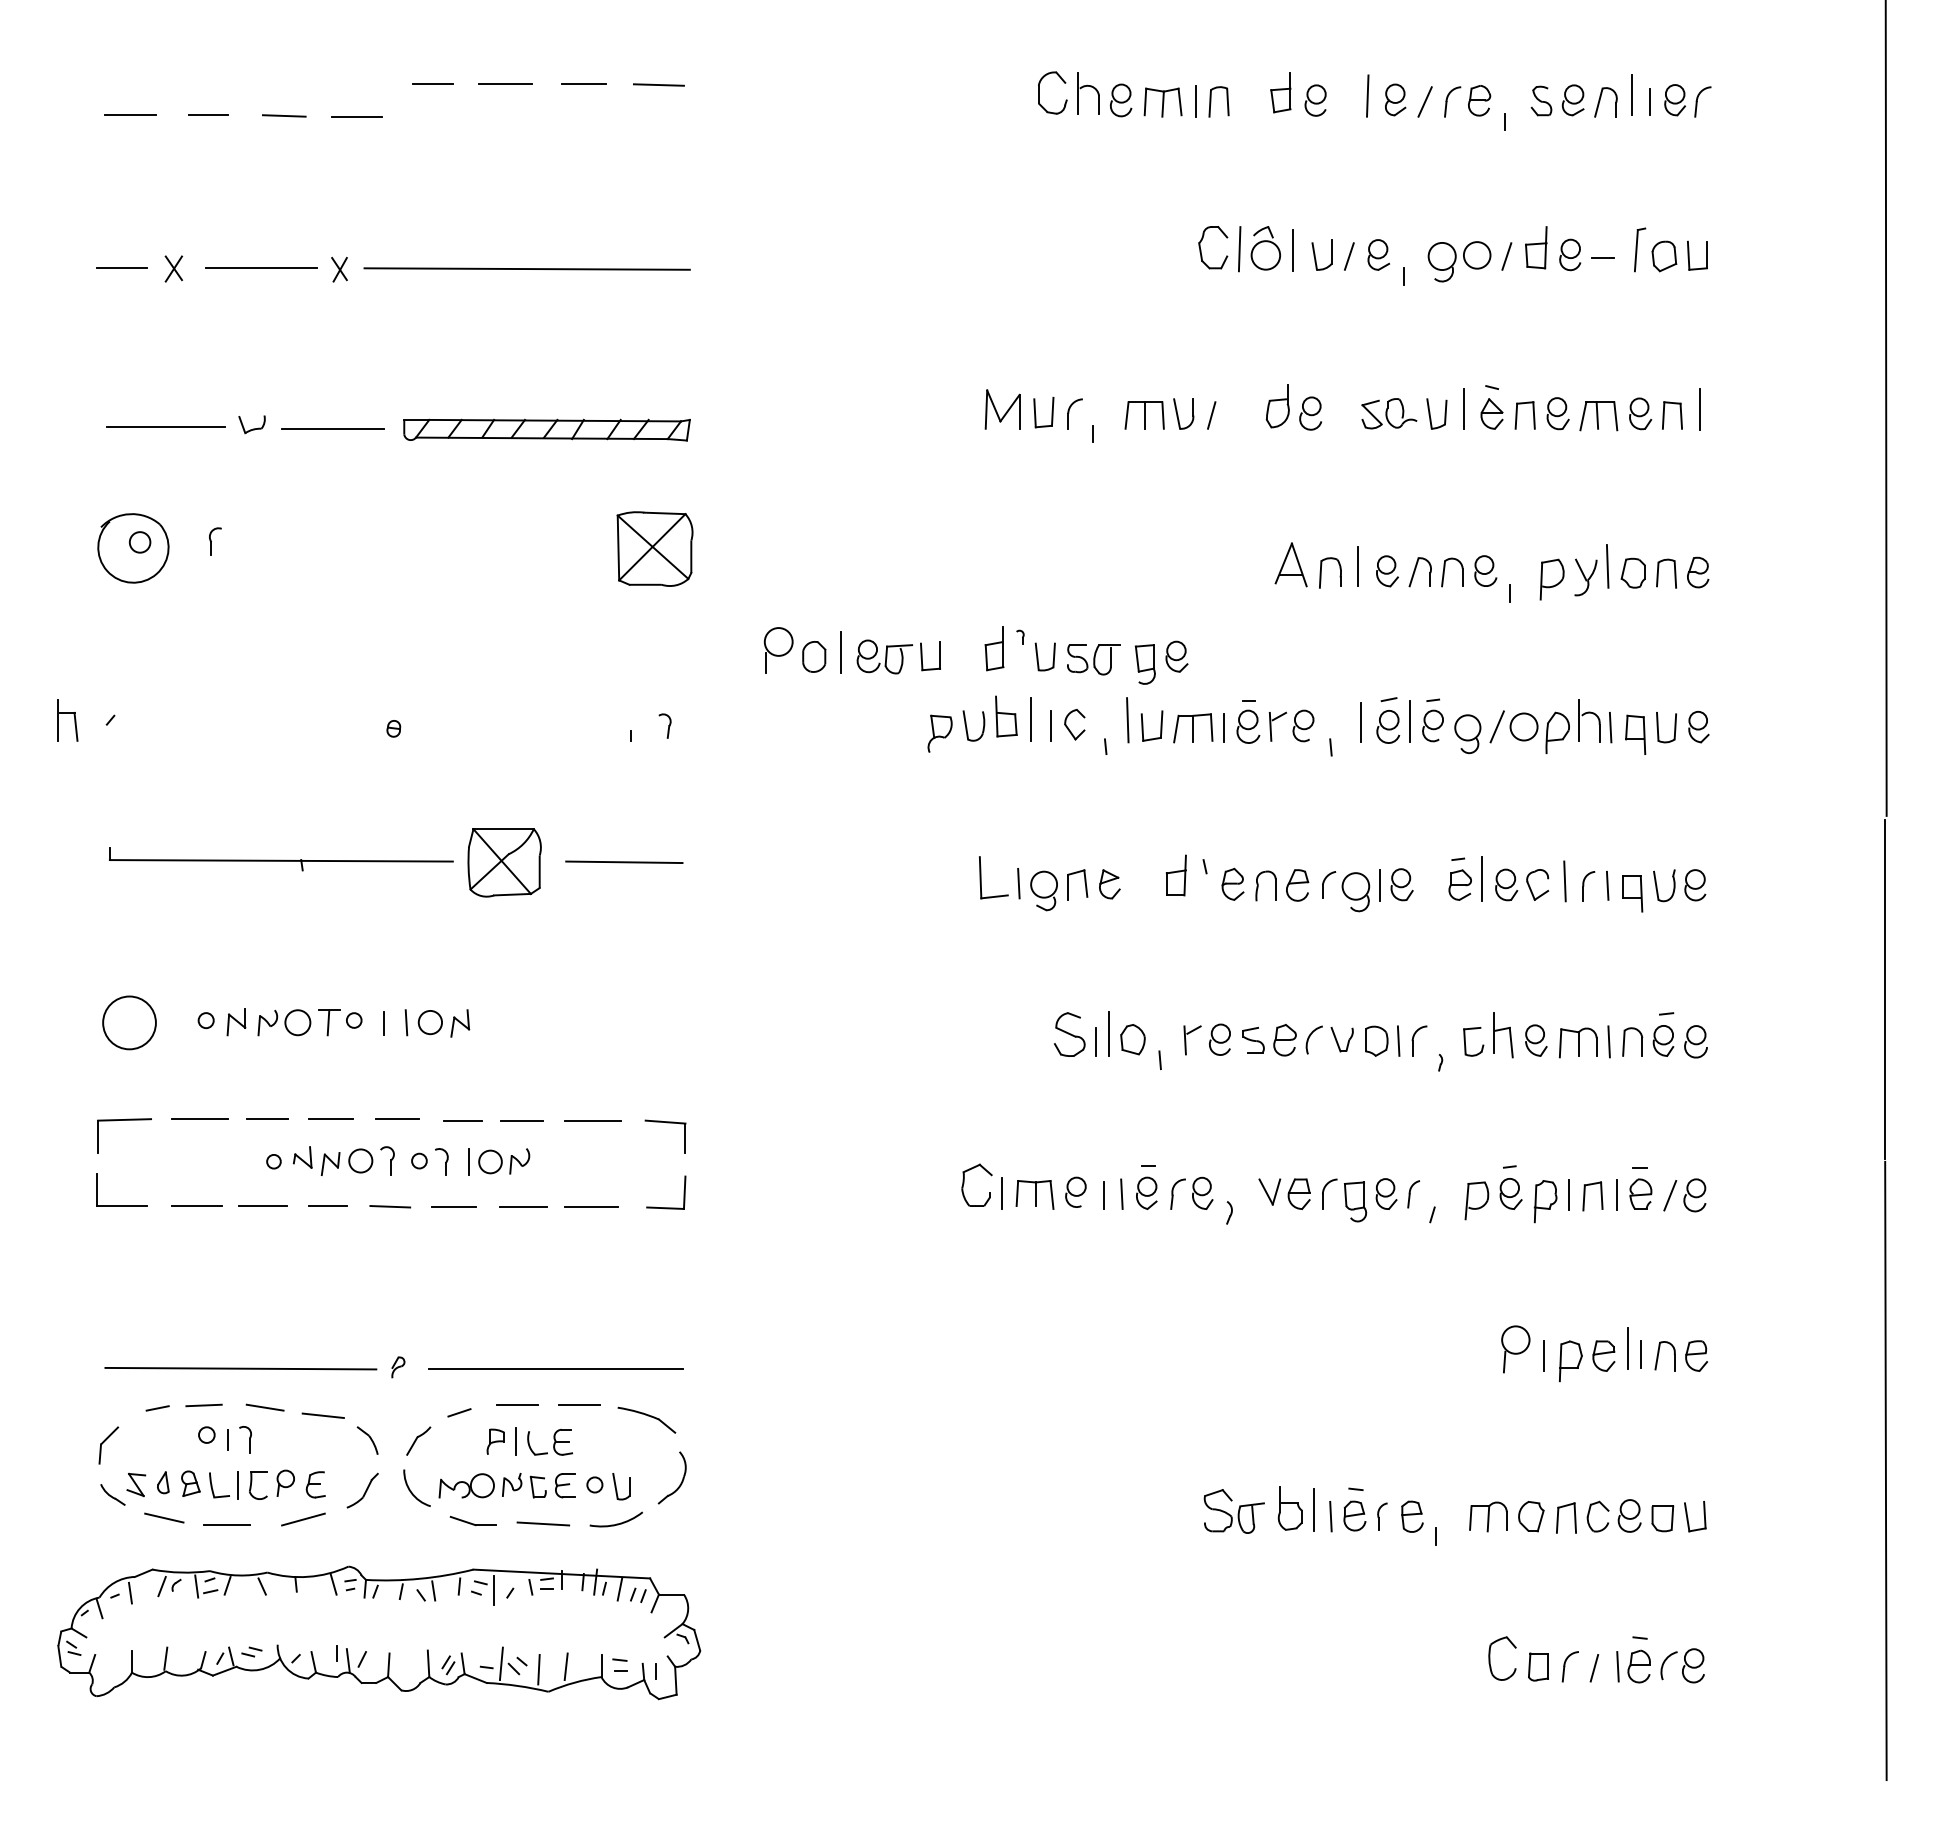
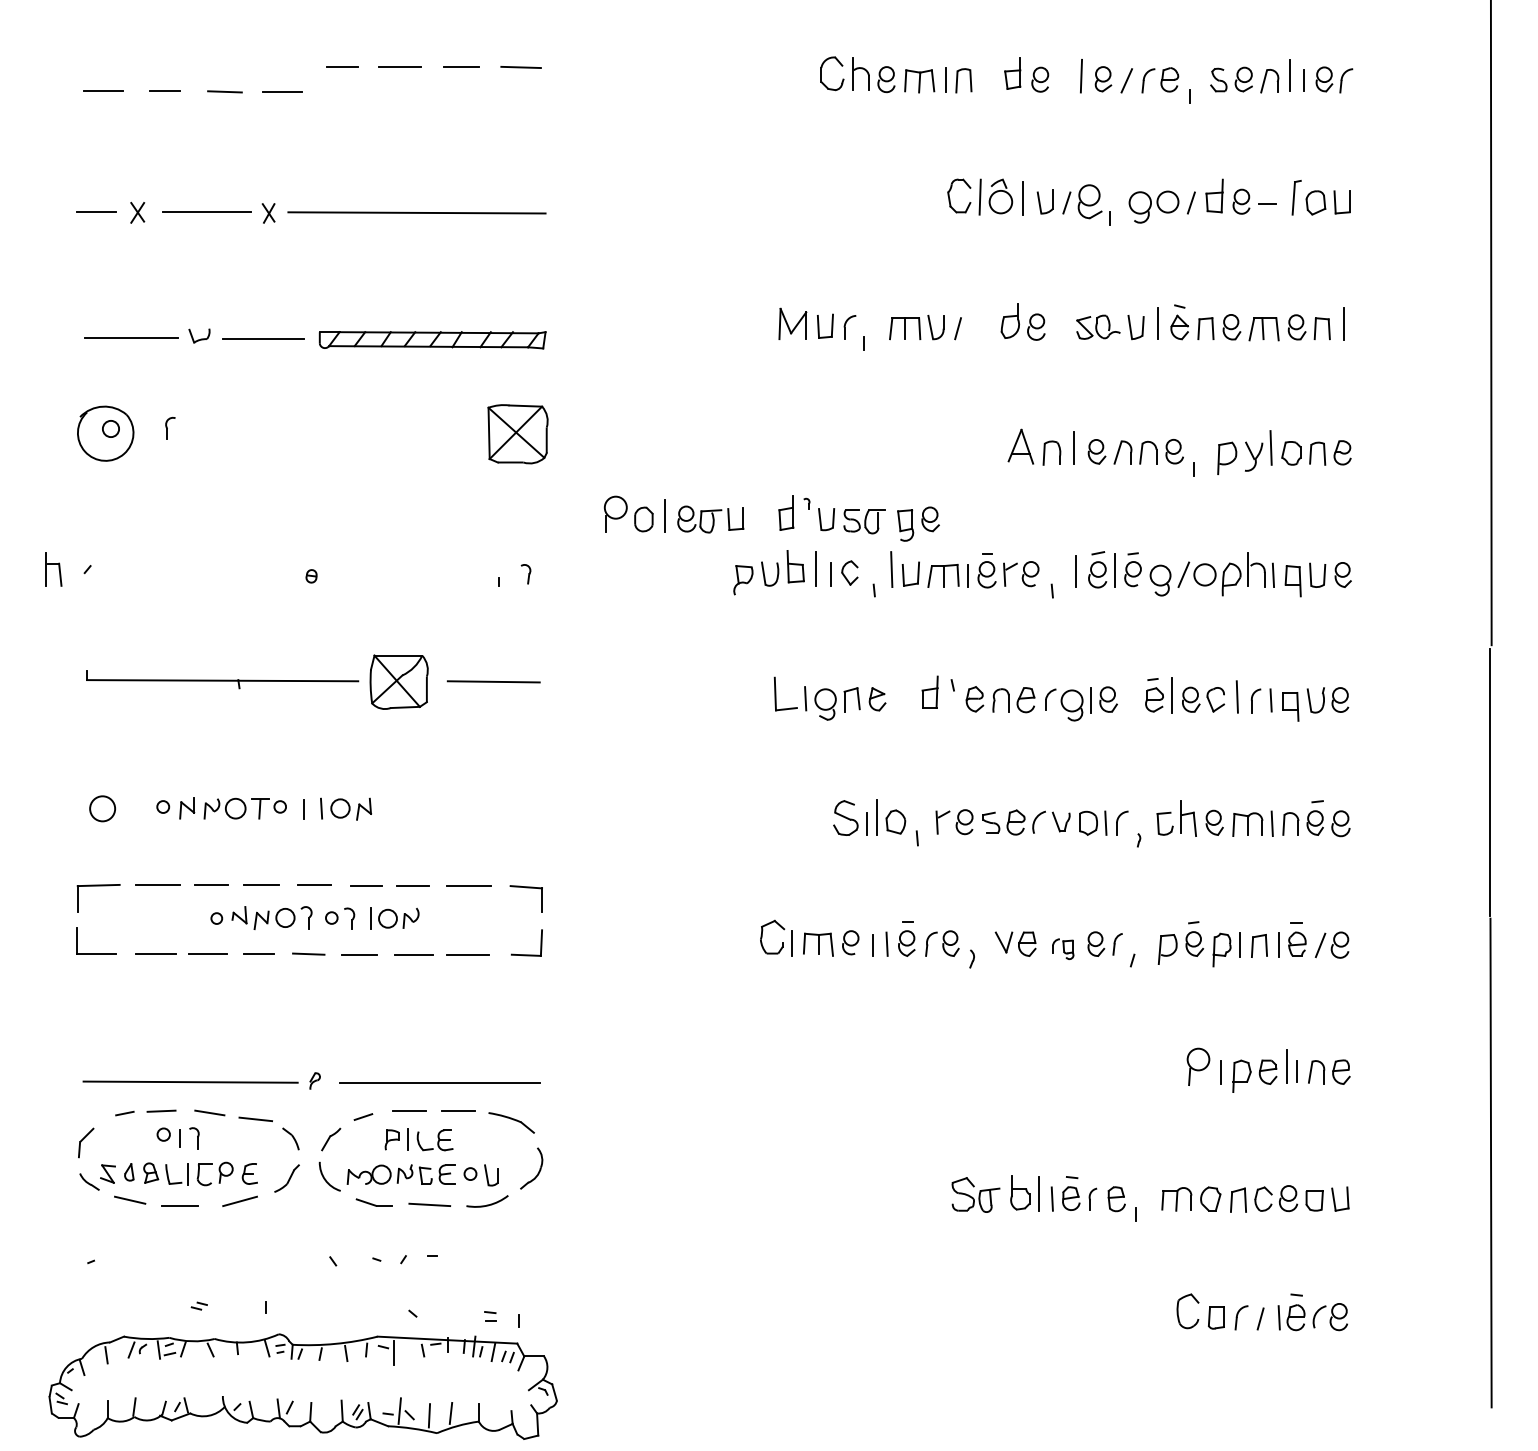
part: (1378, 254) -> (1089, 201), size x1.4
circle: (129, 1022) -> (102, 808), size x0.6
part: (1344, 1200) -> (1063, 949), size x0.6
part: (379, 1632) -> (303, 1386), moved

